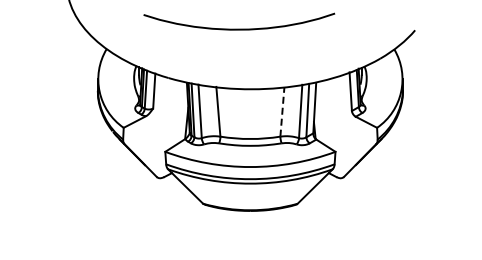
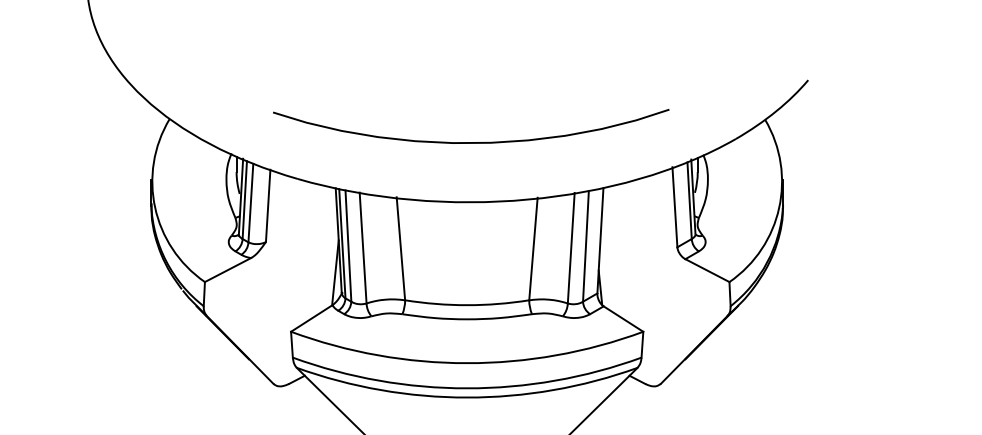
curve: (239, 28) -> (471, 140), moved
line: (282, 111) -> (533, 248), dashed -> solid

